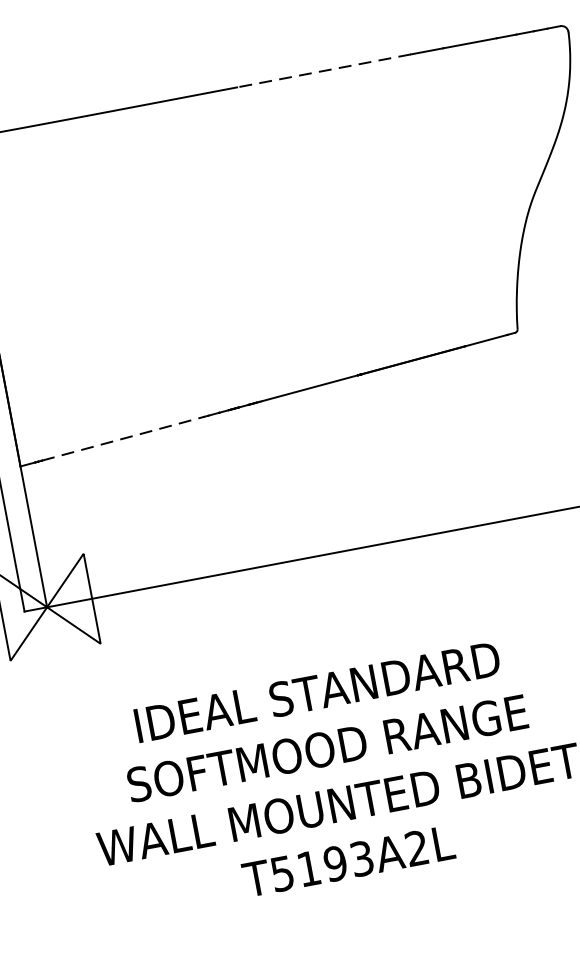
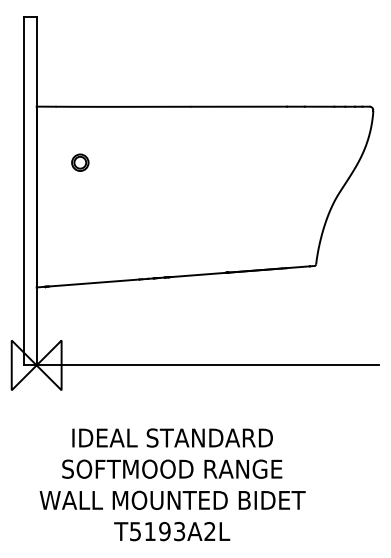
line: (325, 70) -> (239, 106), dashed -> solid
part: (57, 225) -> (80, 162), added
line: (123, 439) -> (94, 283), dashed -> solid

